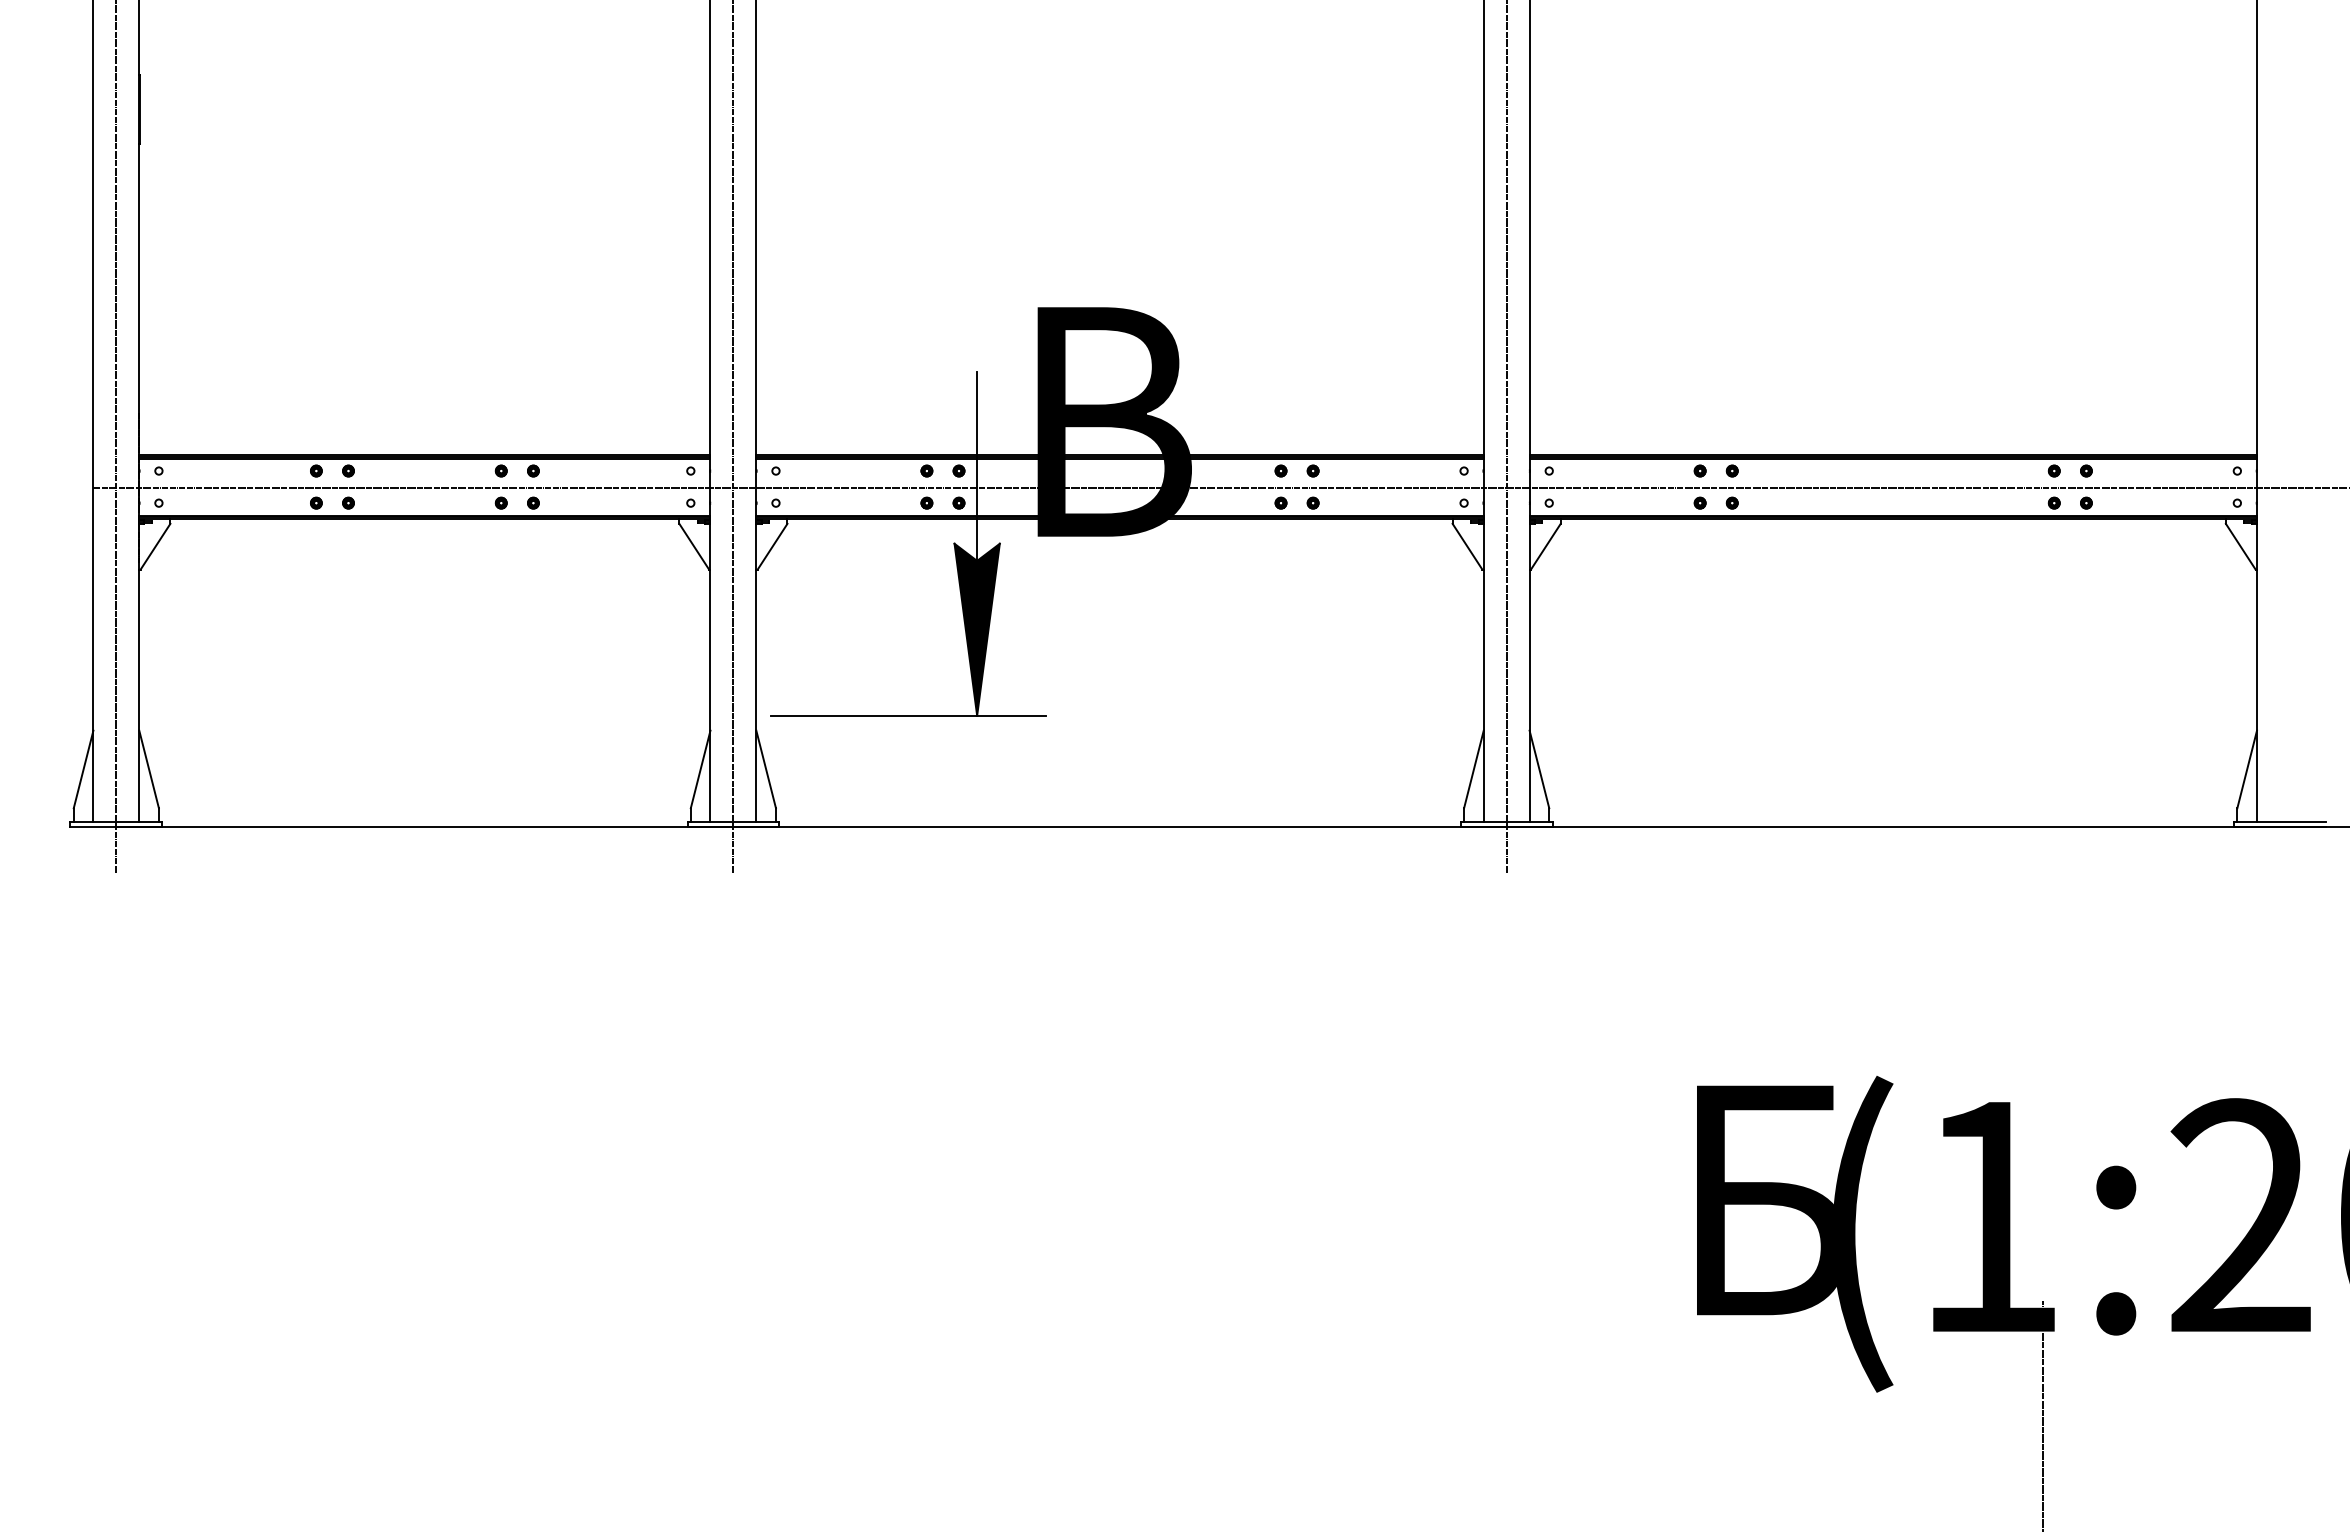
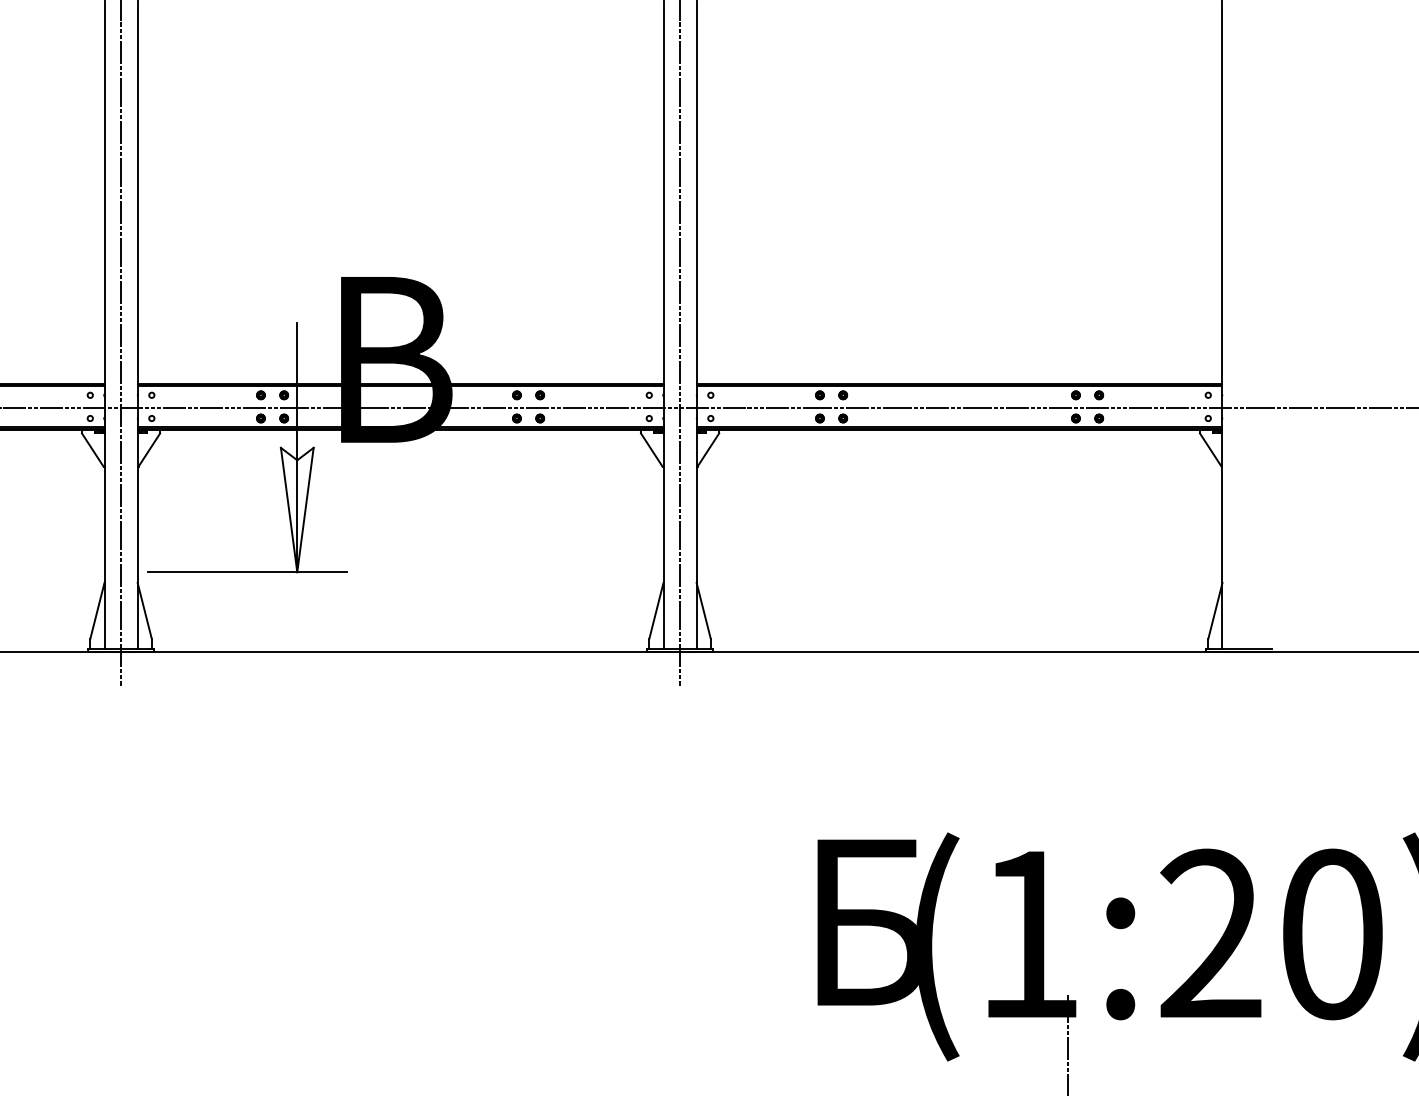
fill: (976, 629) -> (296, 509), removed

